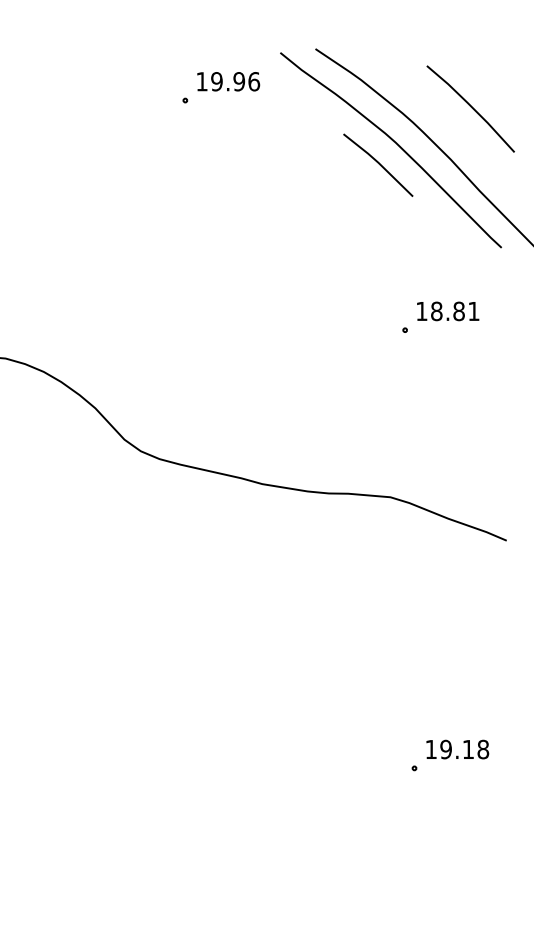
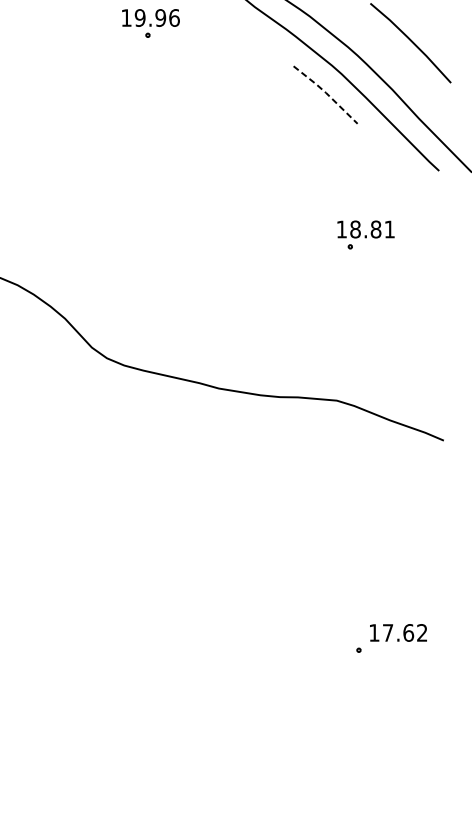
text: (228, 81) -> (150, 17), moved
line: (378, 162) -> (325, 92), solid -> dashed
text: (448, 311) -> (366, 229), moved
text: (464, 749) -> (405, 632), 19.18 -> 17.62

